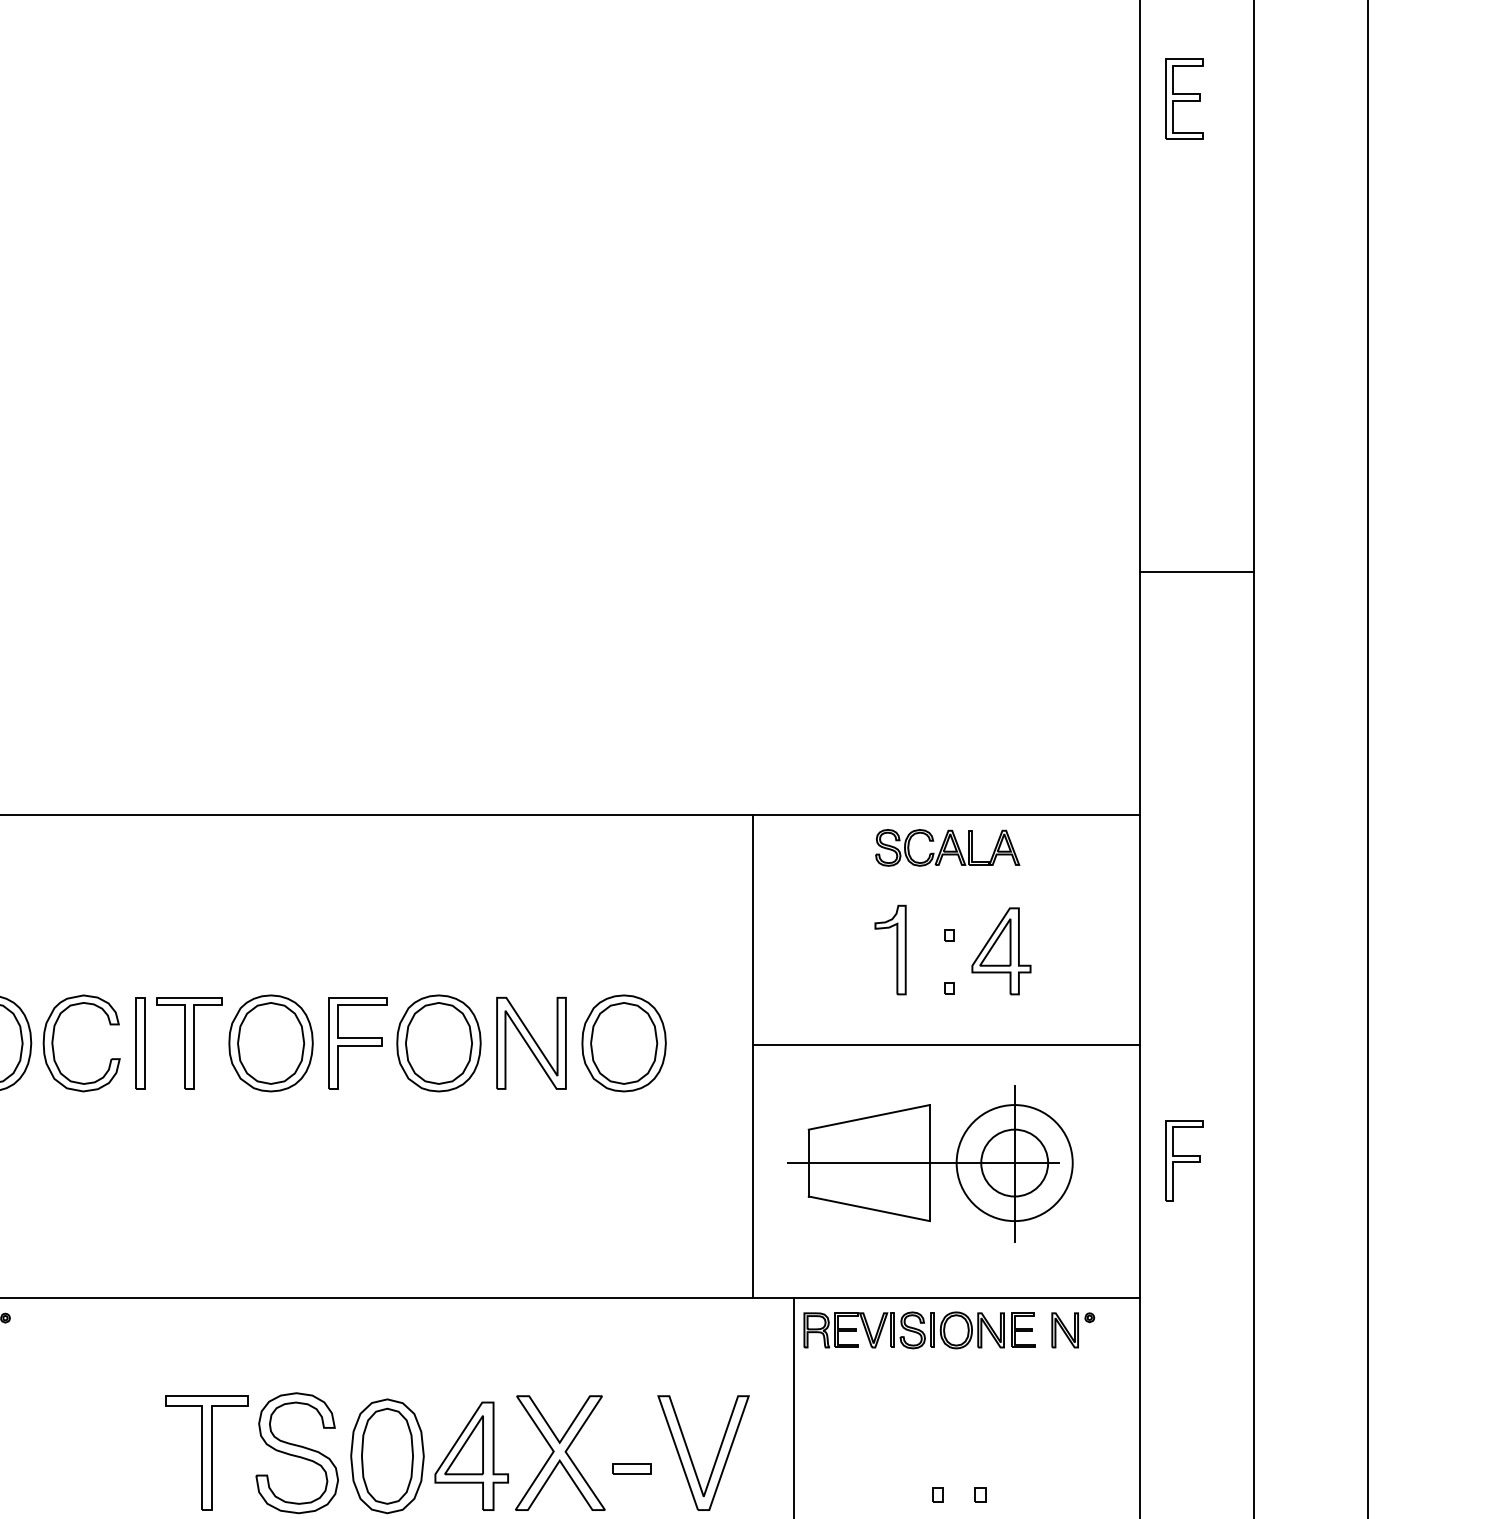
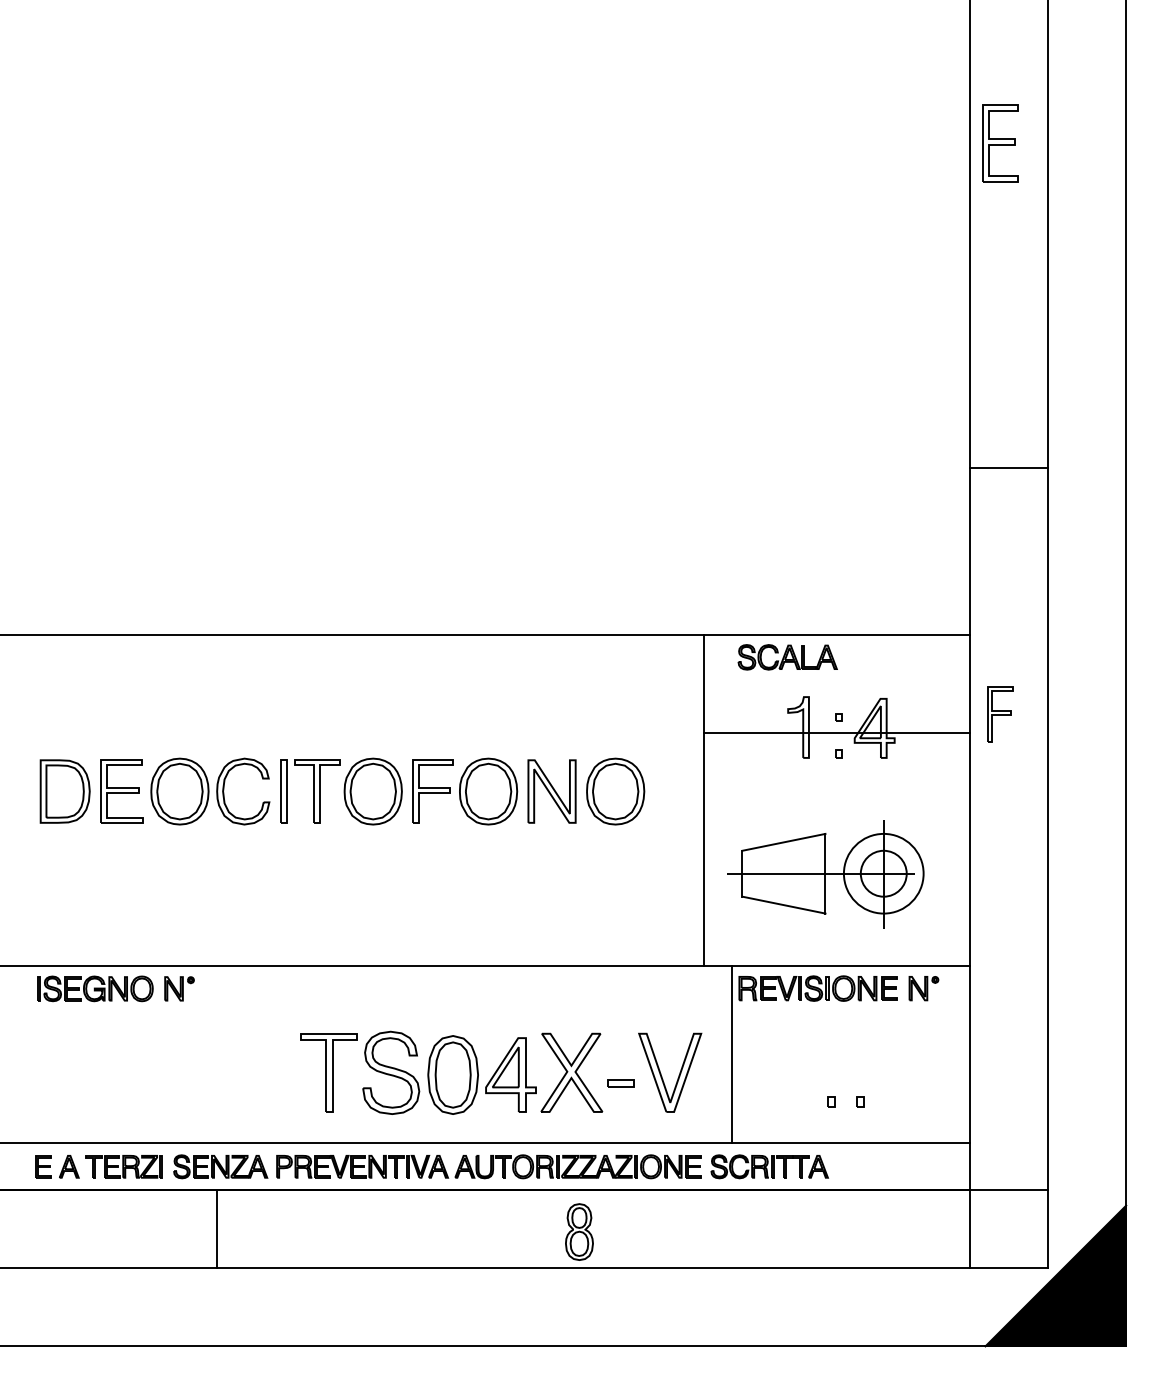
part: (1184, 99) -> (1000, 143), size x1.4
part: (947, 848) -> (787, 657), moved
line: (945, 1046) -> (836, 733), moved
part: (1184, 1161) -> (1000, 714), moved

